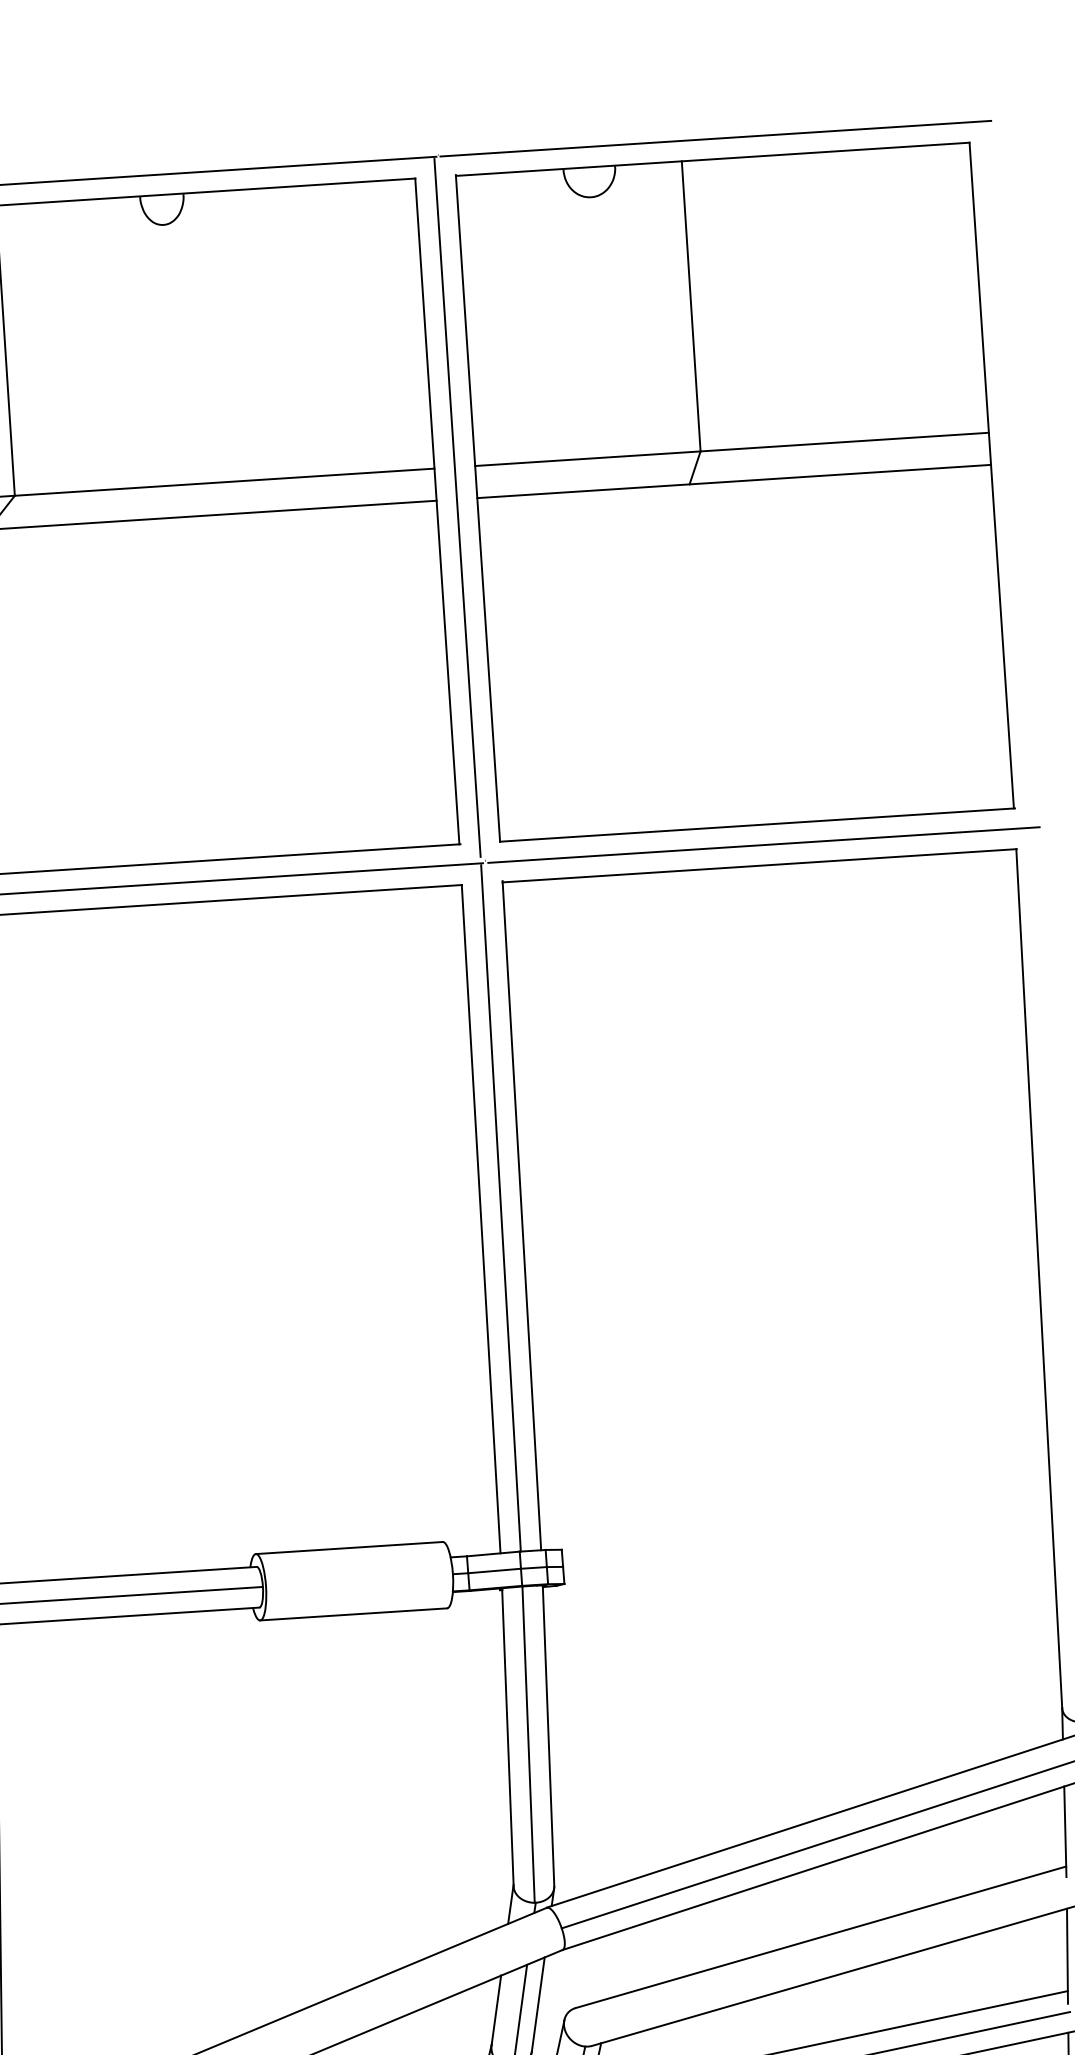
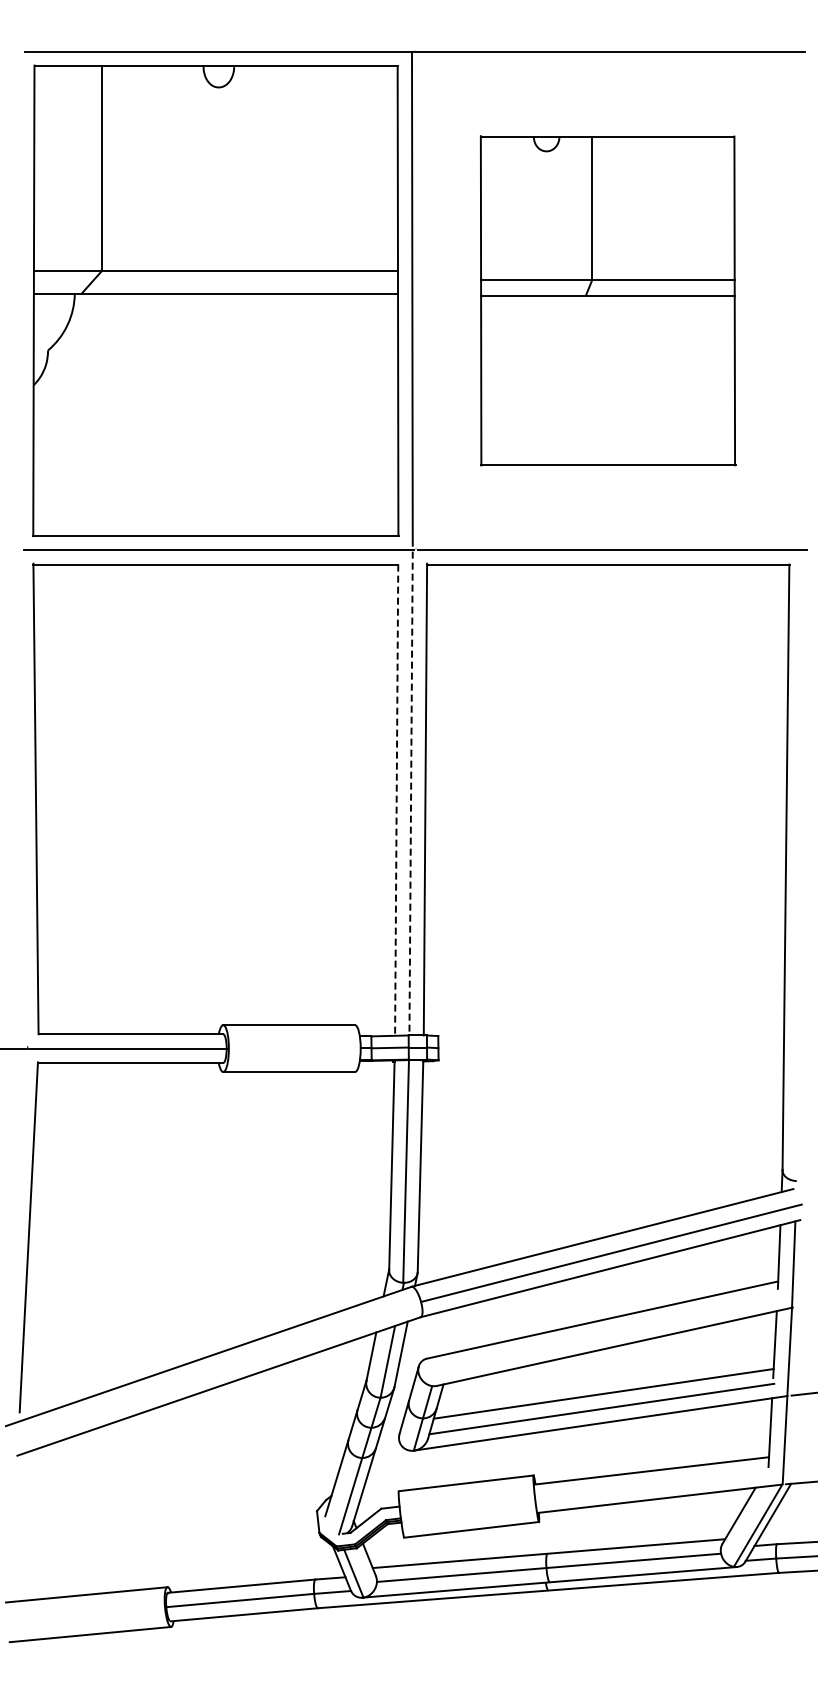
part: (734, 491) -> (607, 300), size x0.7
line: (501, 1208) -> (411, 793), solid -> dashed
line: (480, 1219) -> (396, 800), solid -> dashed

